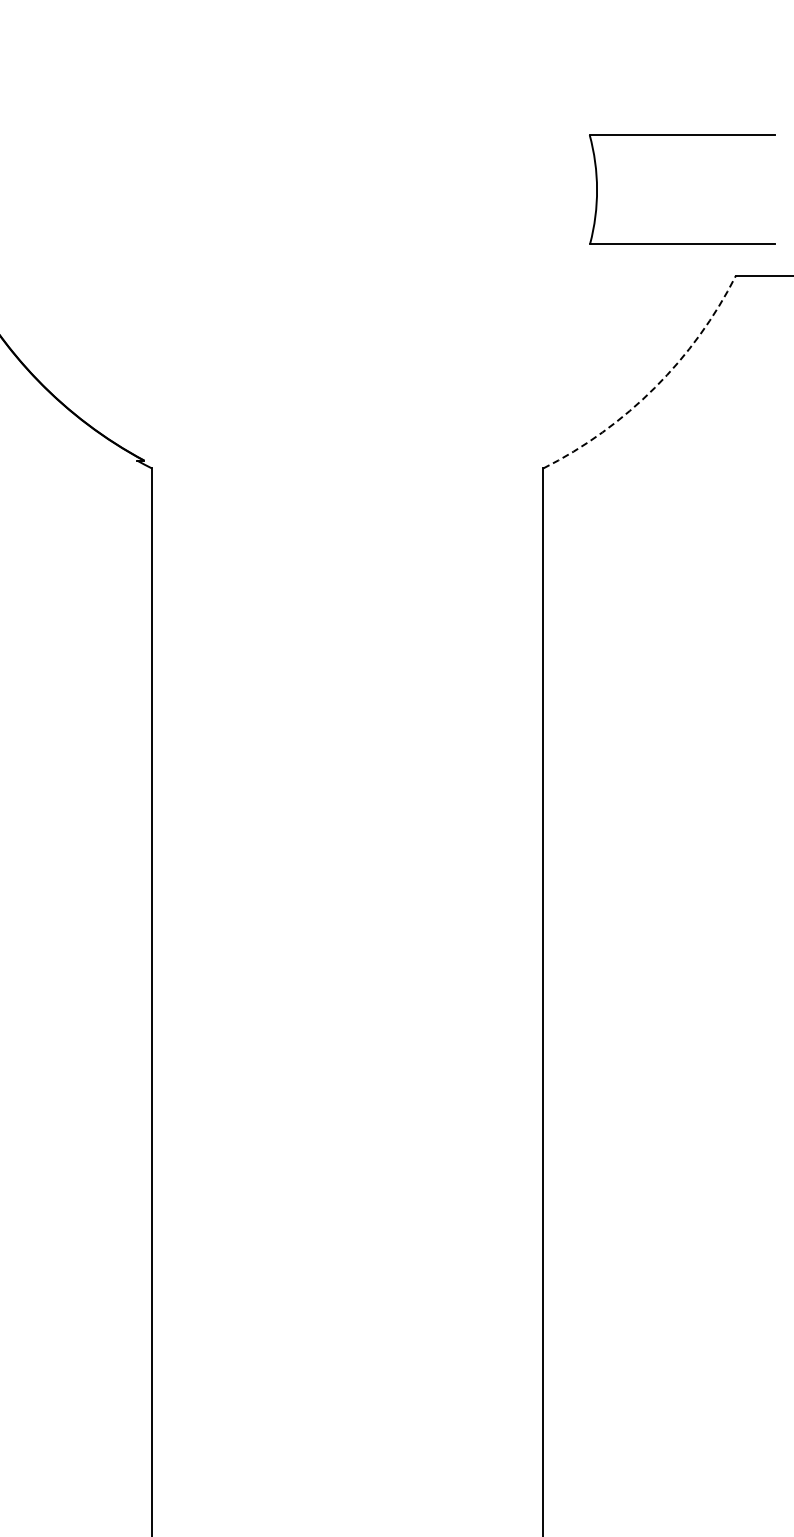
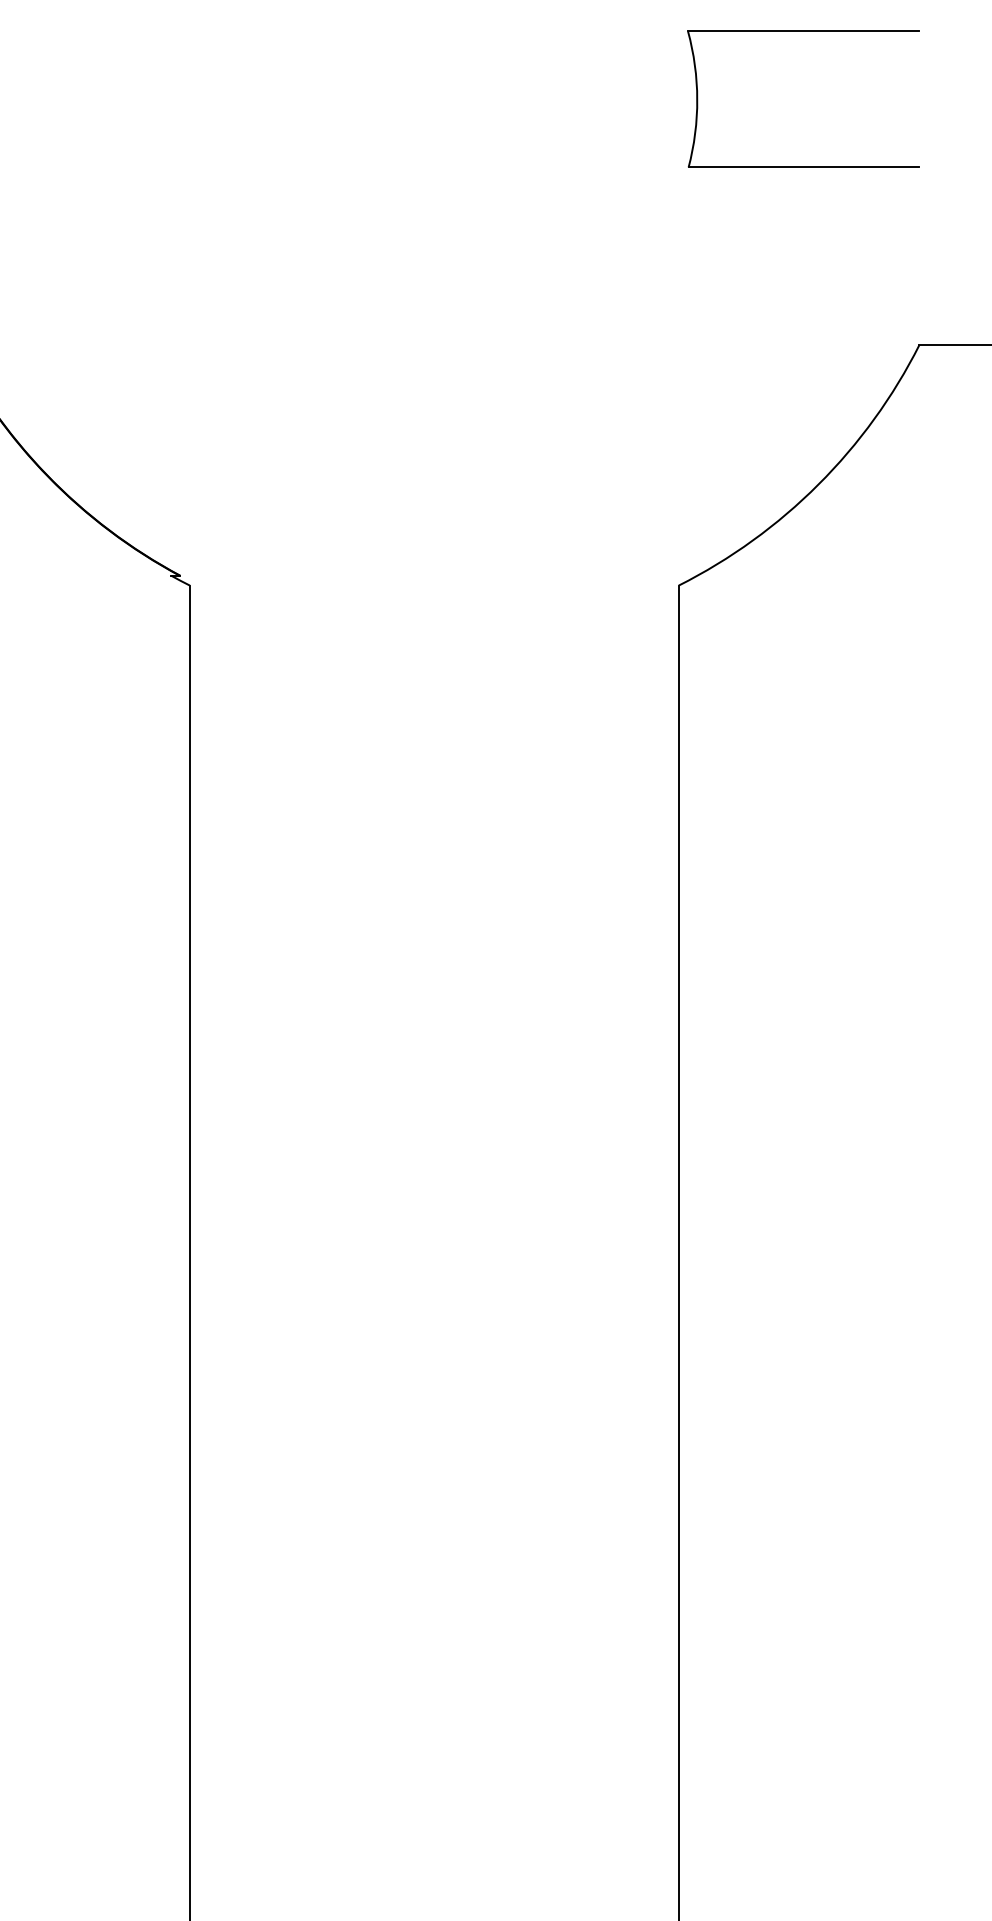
part: (682, 135) -> (804, 32), moved
arc: (655, 387) -> (819, 484), dashed -> solid

